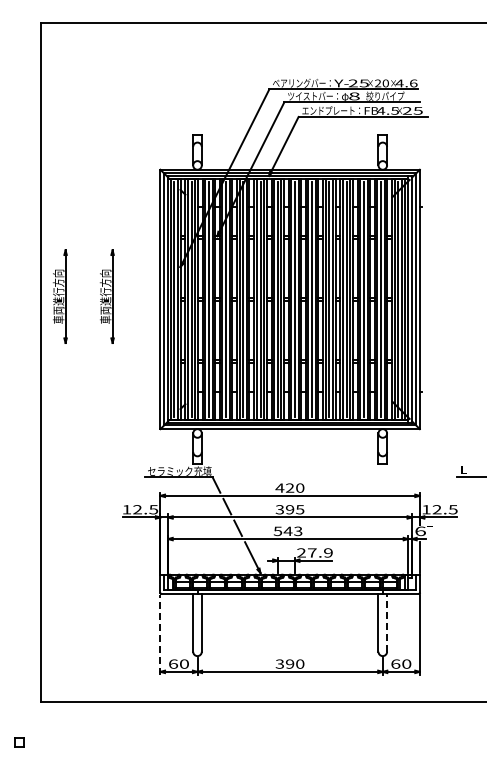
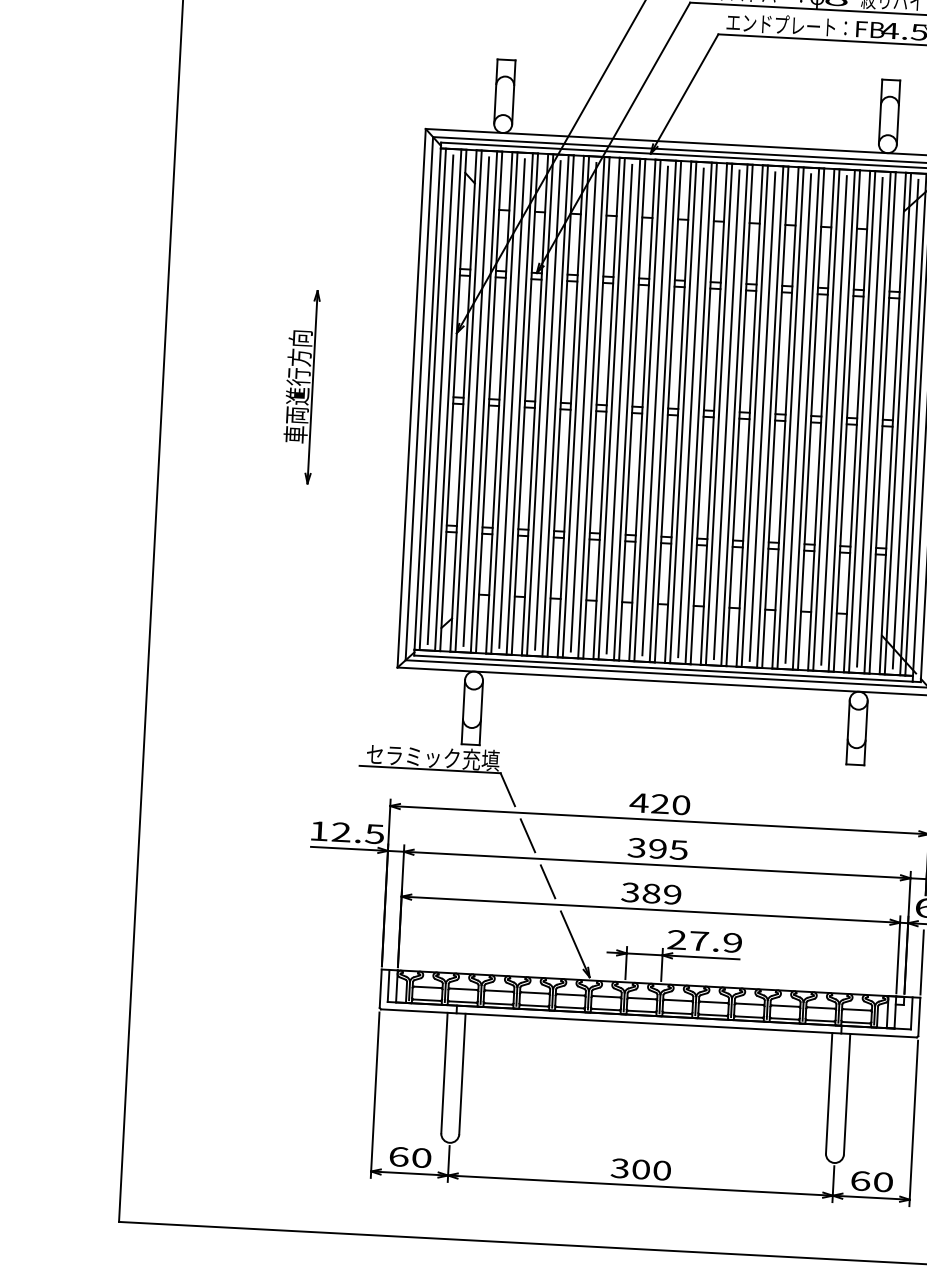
part: (60, 296) -> (204, 381), removed
text: (288, 531) -> (652, 893), 543 -> 389
line: (387, 622) -> (847, 1093), dashed -> solid
line: (160, 635) -> (375, 1096), dashed -> solid
text: (290, 663) -> (642, 1168), 390 -> 300

